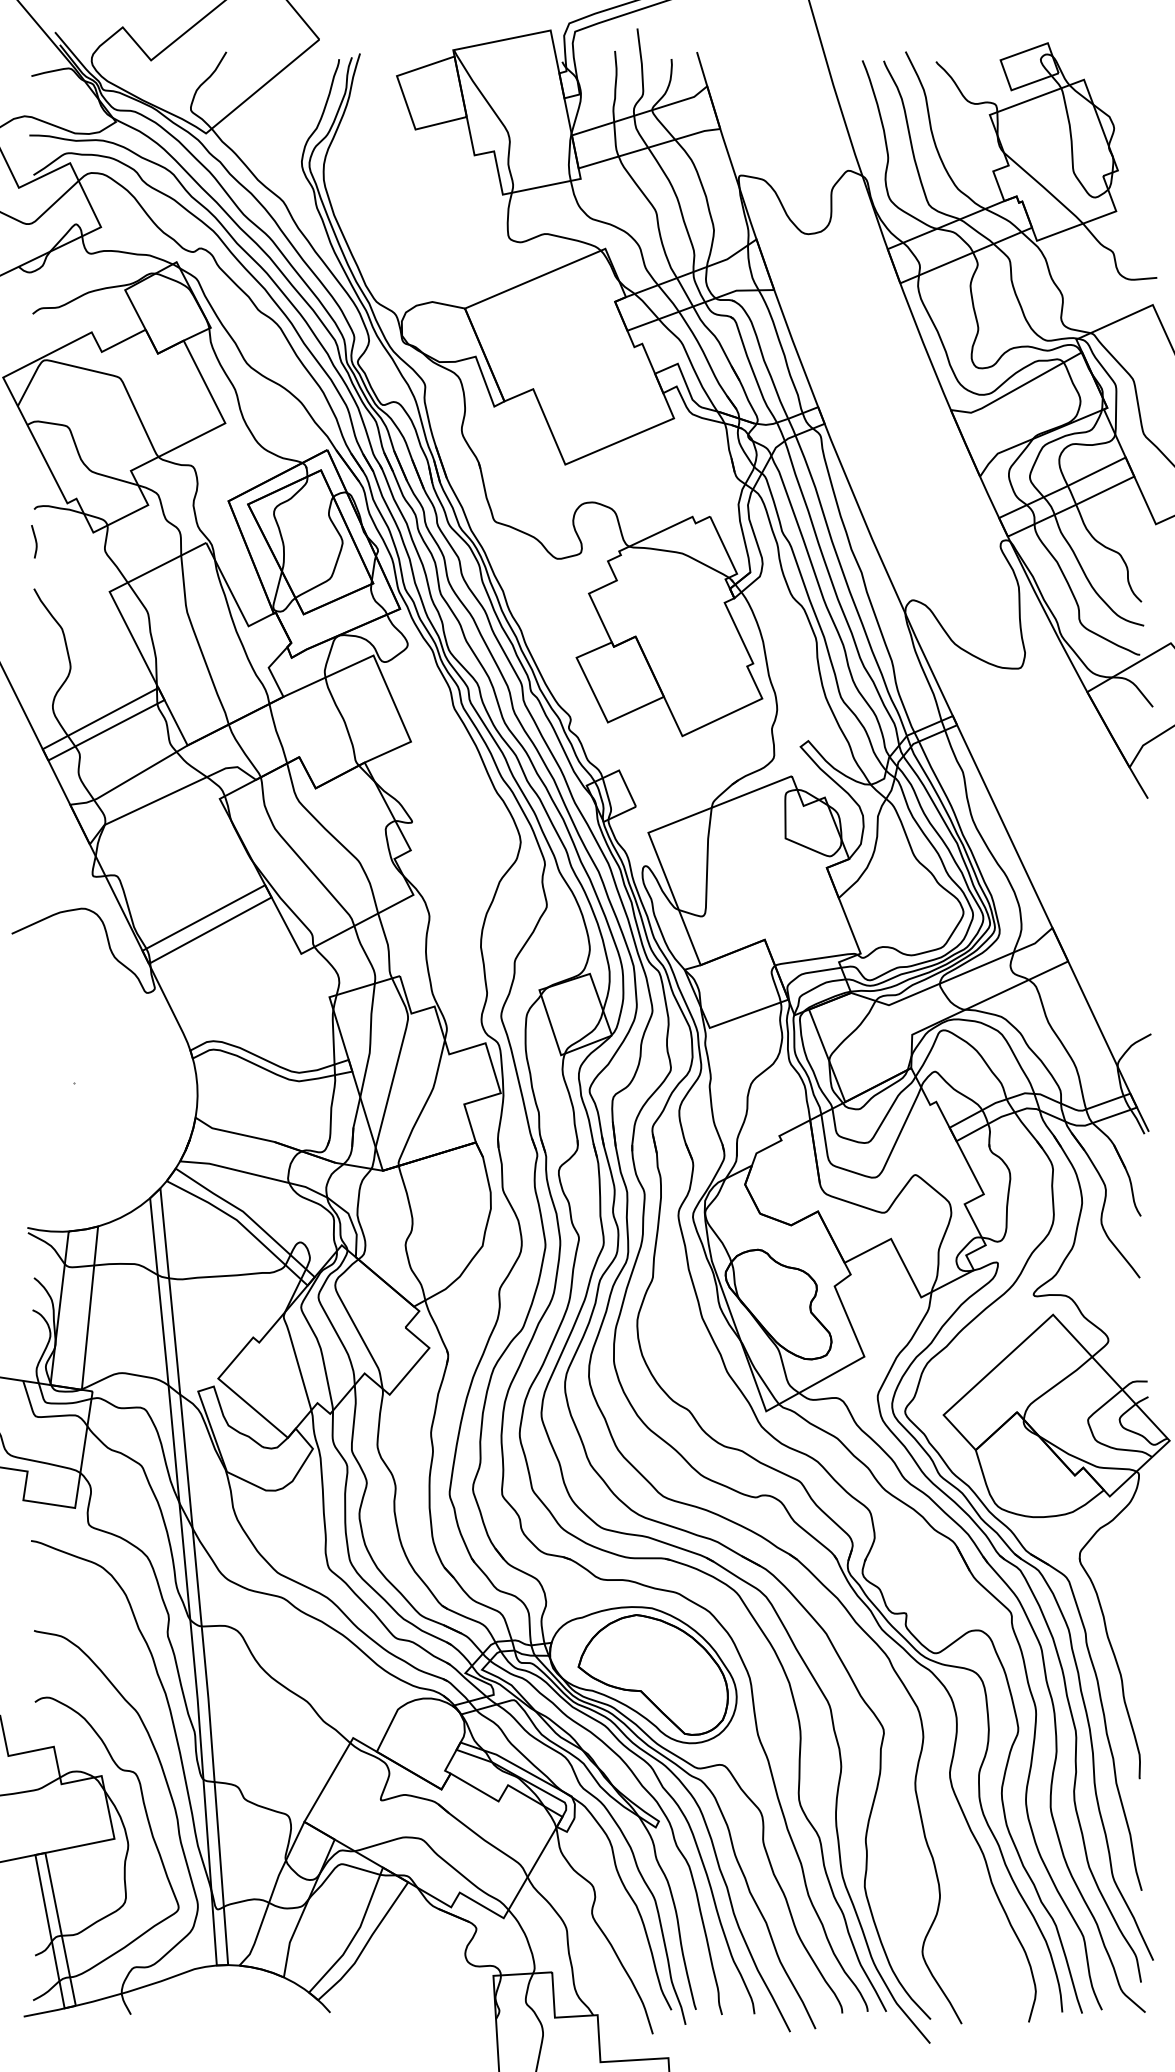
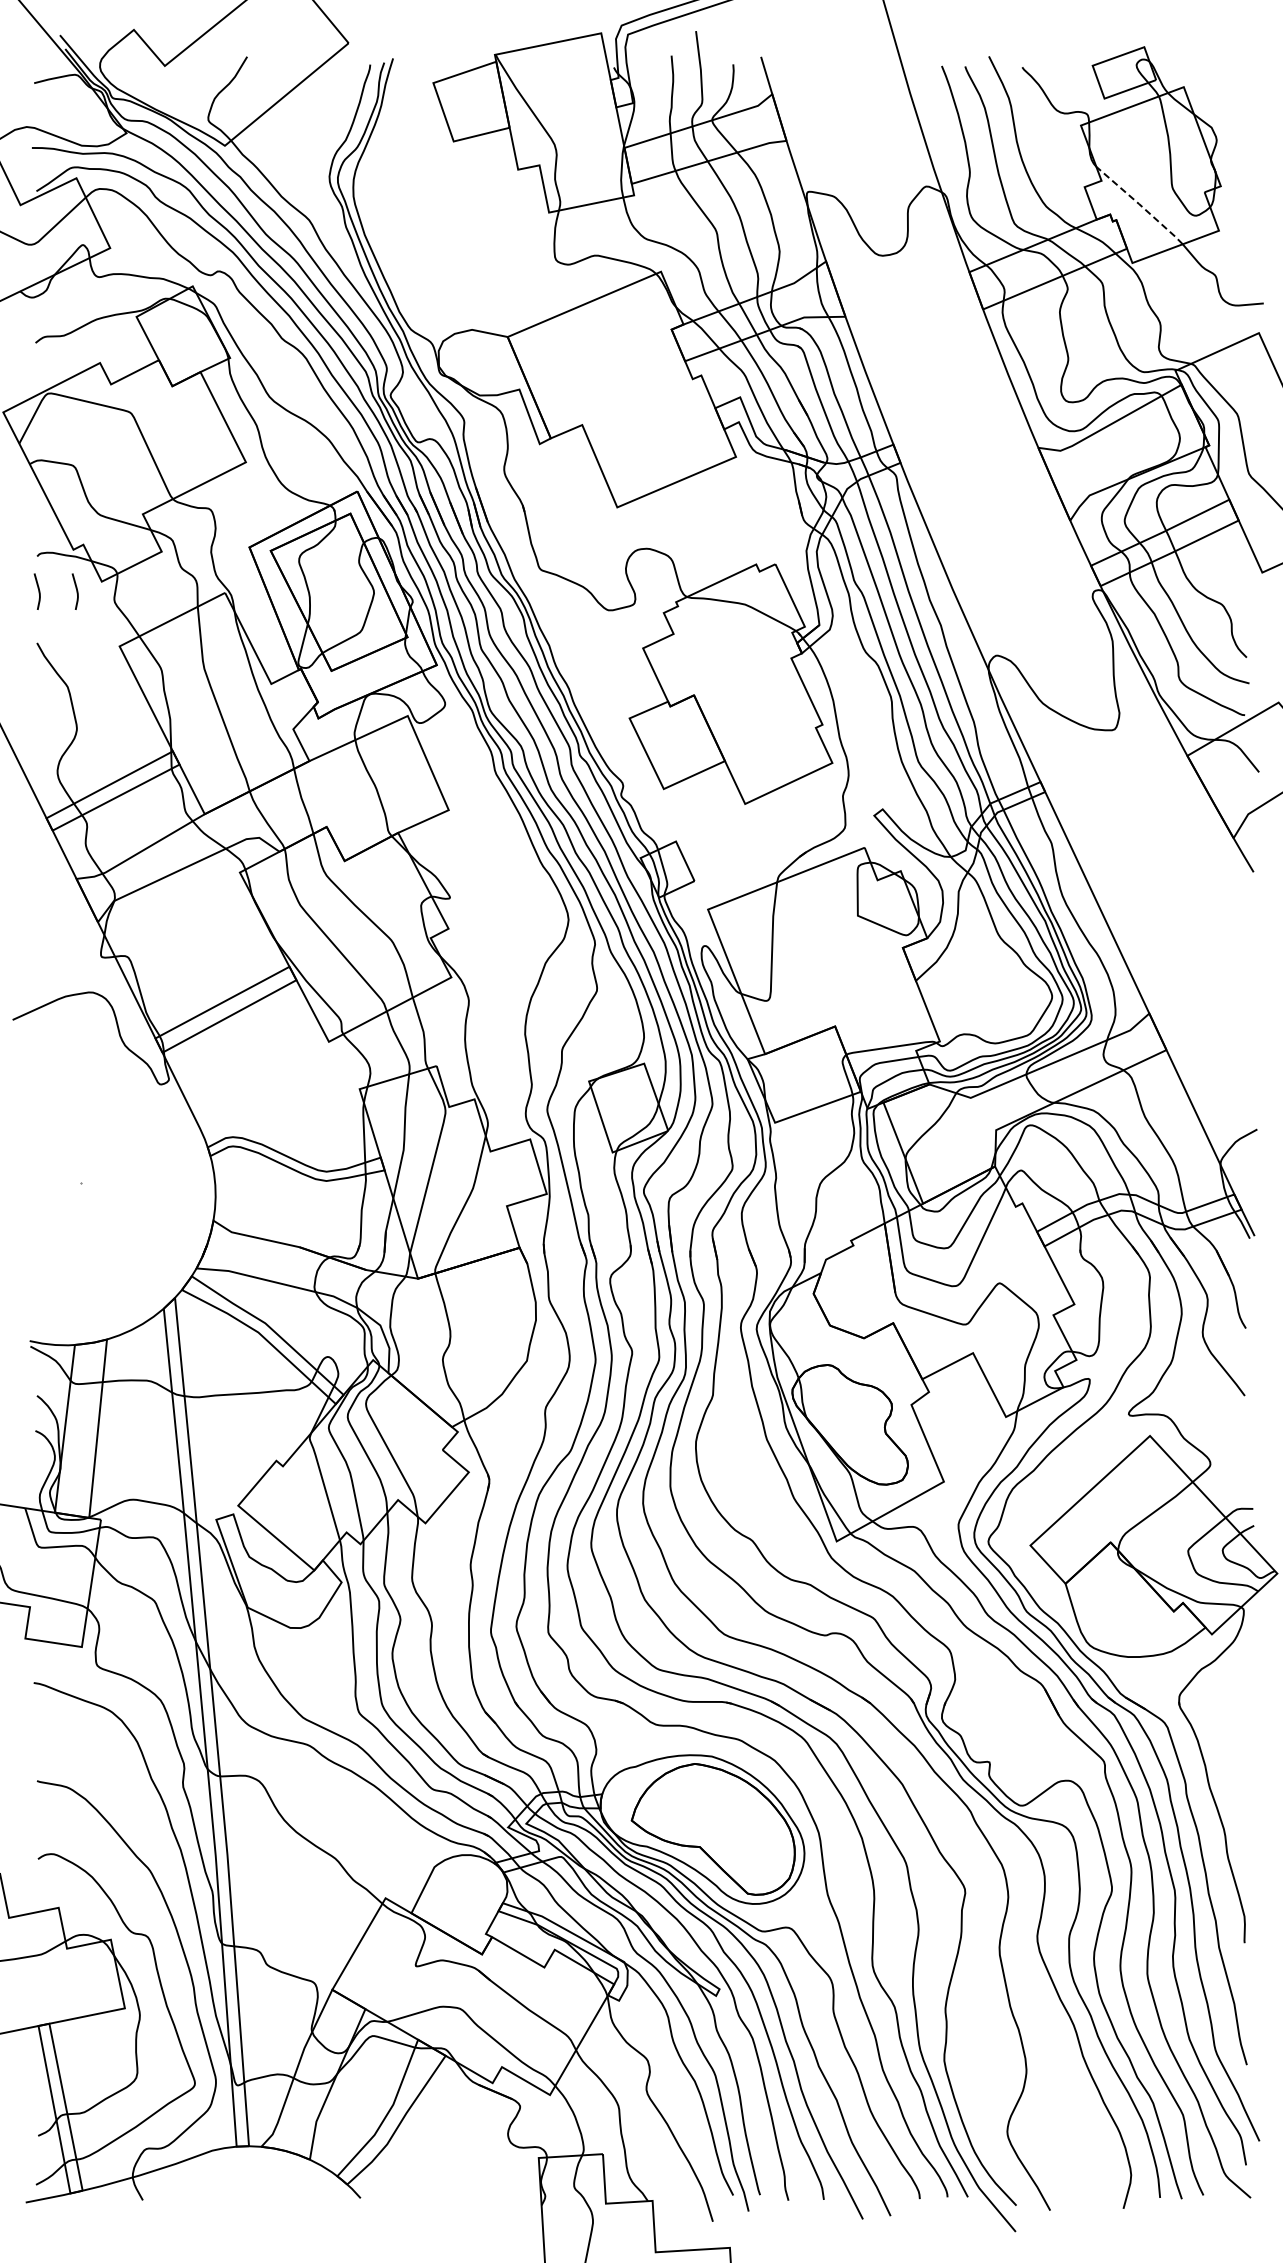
line: (1043, 187) -> (1139, 204), solid -> dashed
curve: (70, 541) -> (76, 591), added

